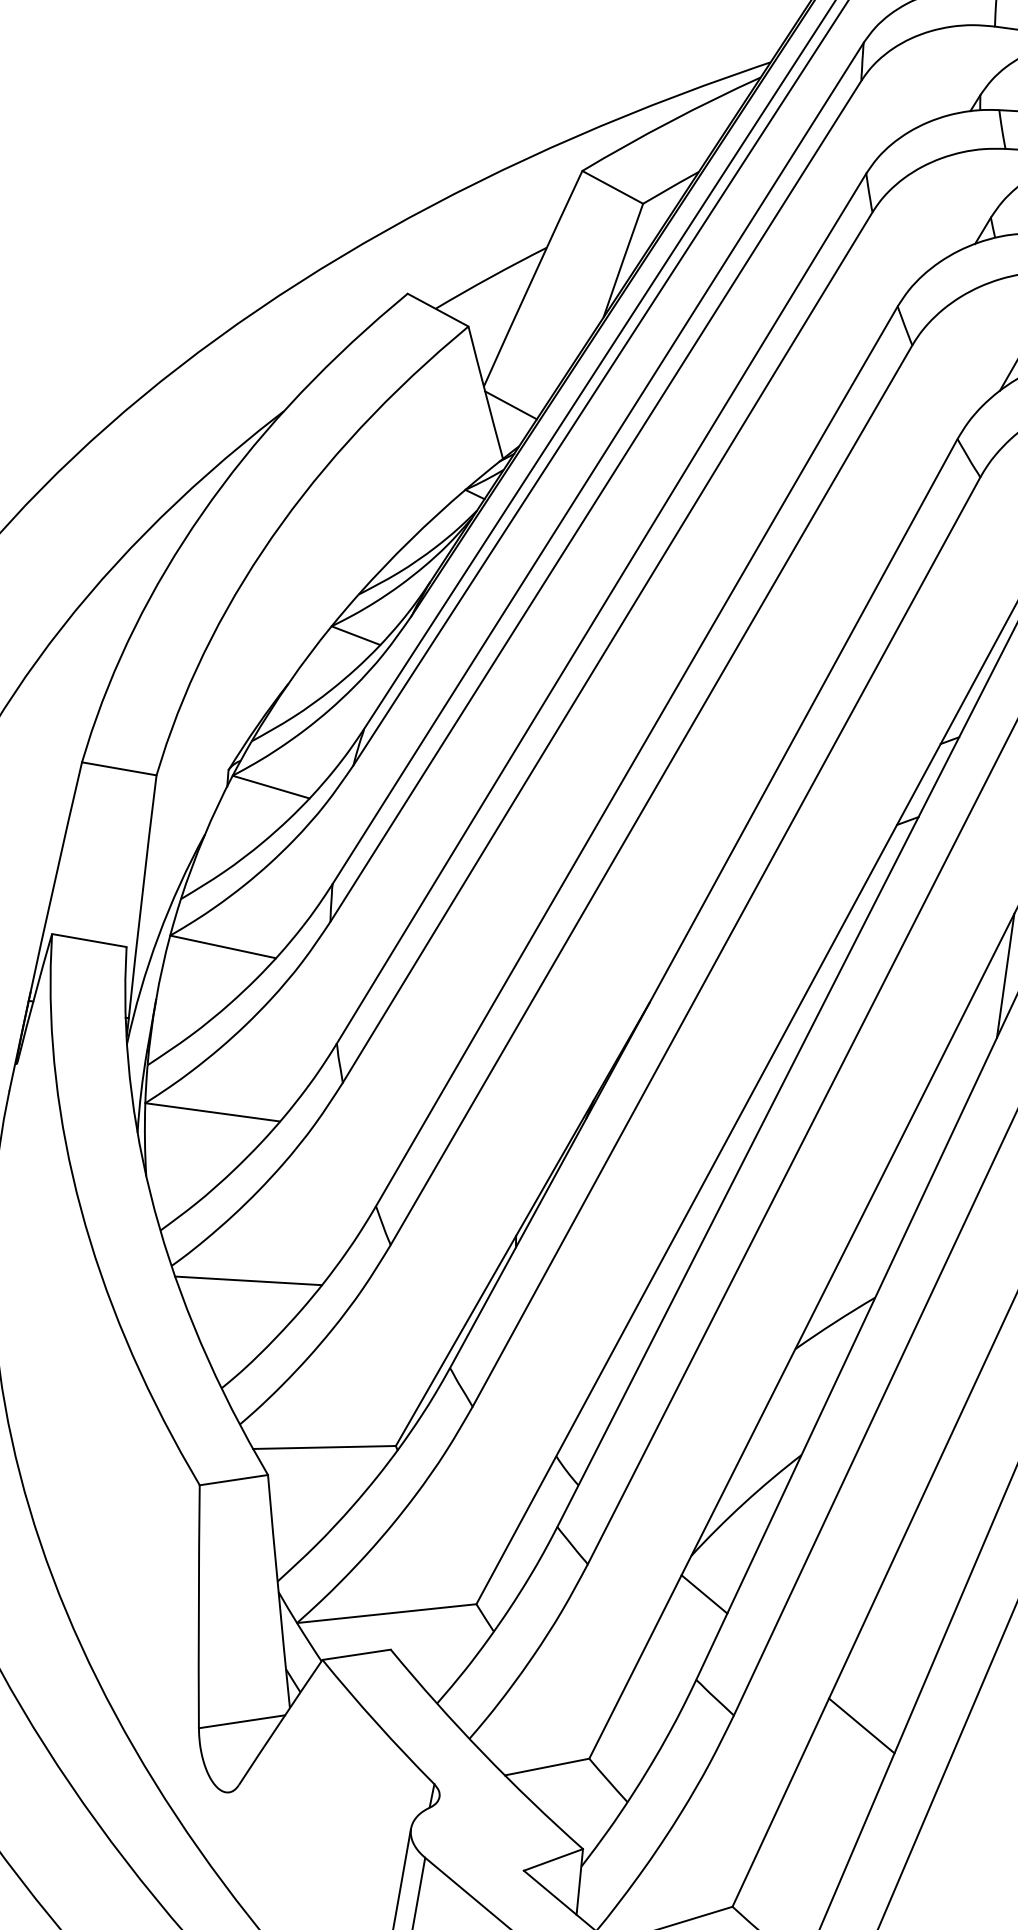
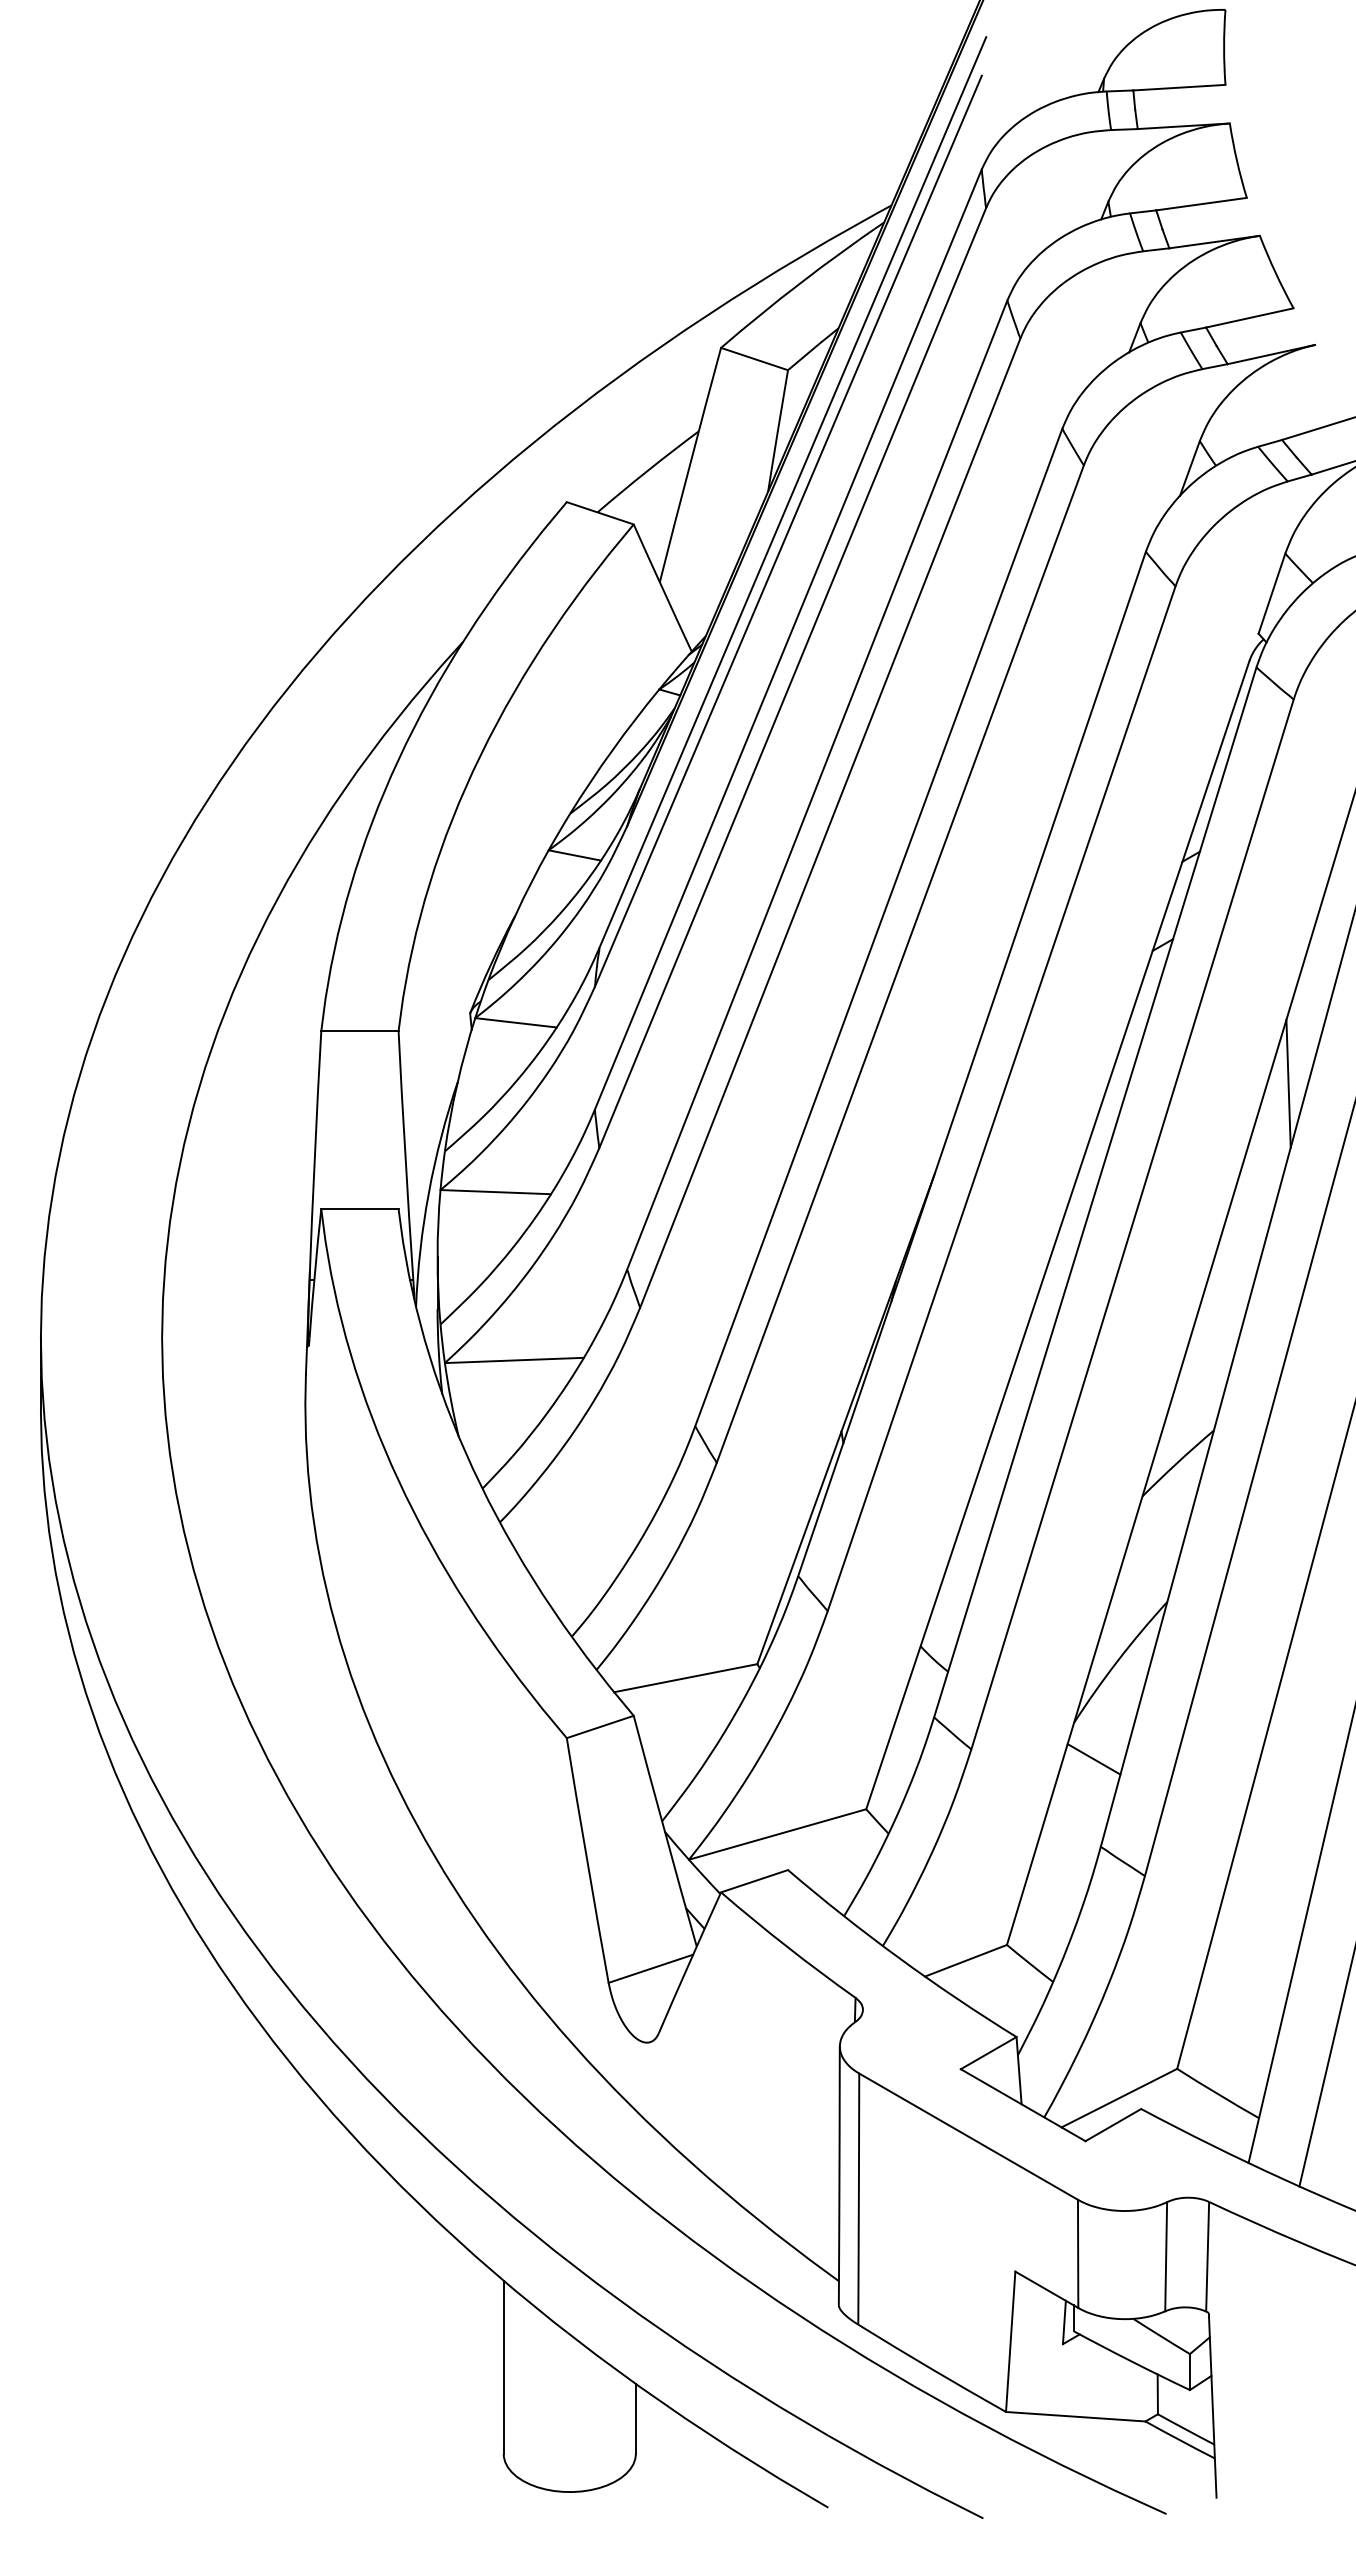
line: (510, 404) -> (689, 595), removed
line: (248, 1280) -> (579, 1523), removed
line: (861, 1725) -> (1275, 1863), removed

